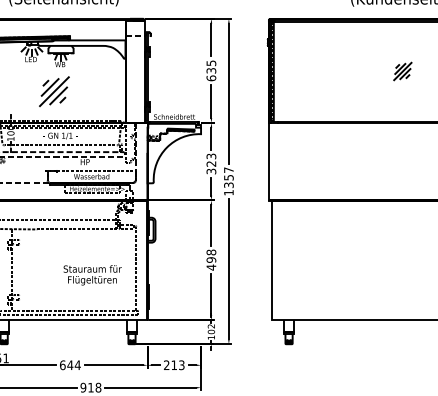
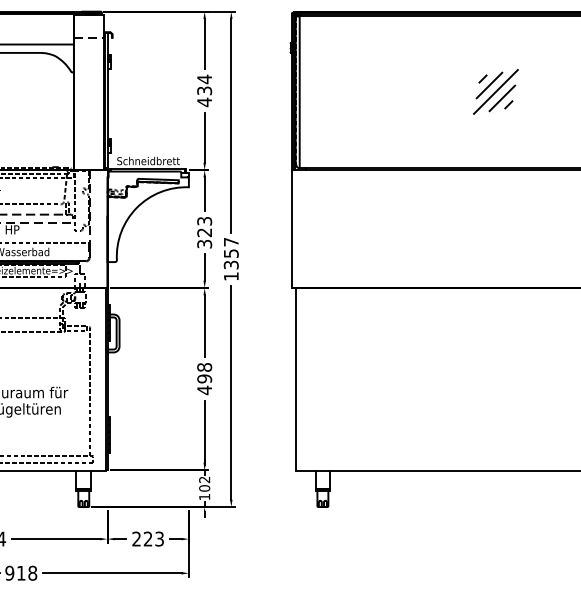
text: (211, 70) -> (204, 90), 635 -> 434
part: (402, 71) -> (495, 91), size x1.67
text: (173, 364) -> (146, 537), 213 -> 223

